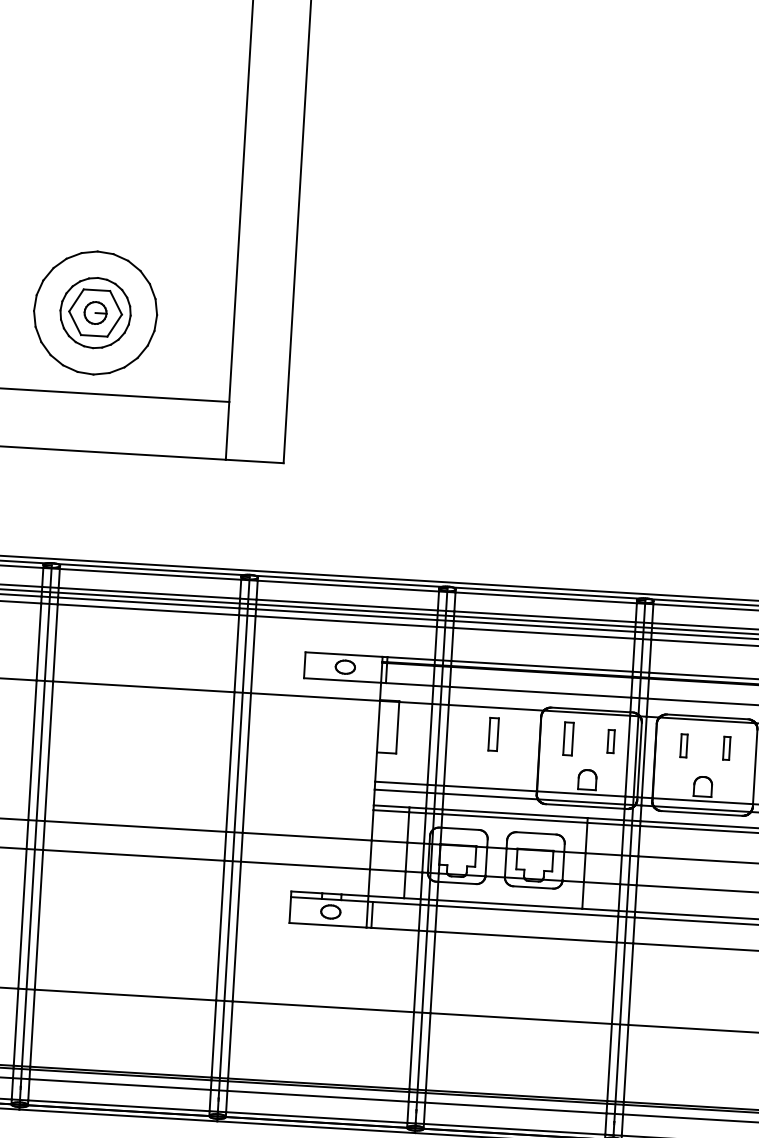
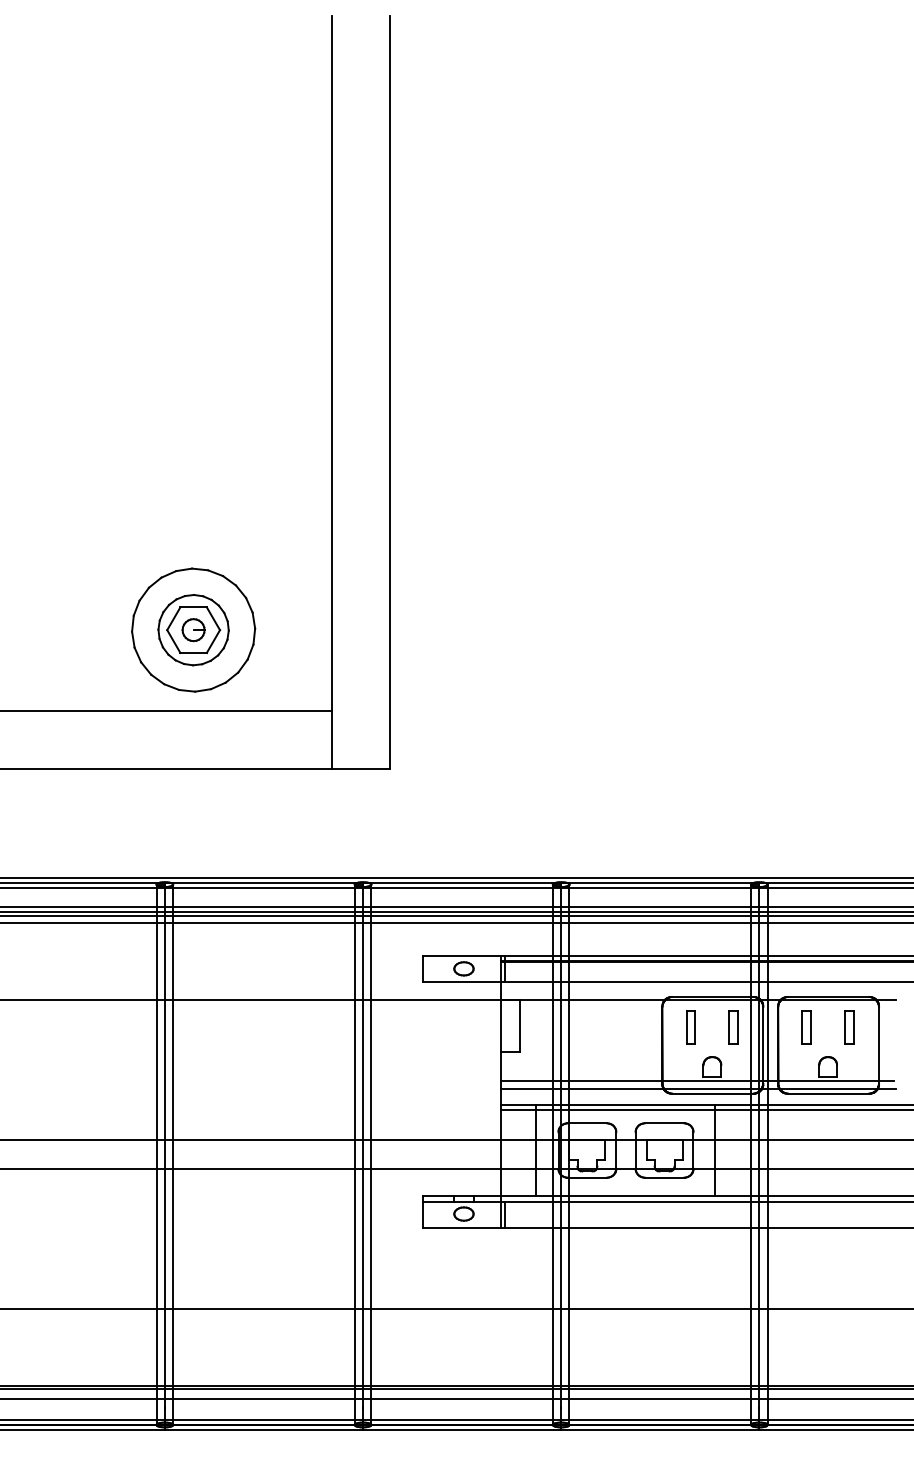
part: (493, 734) -> (615, 1027), removed
part: (610, 741) -> (733, 1027), size x1.43
part: (683, 746) -> (806, 1027), size x1.43
part: (726, 748) -> (849, 1027), size x1.43

